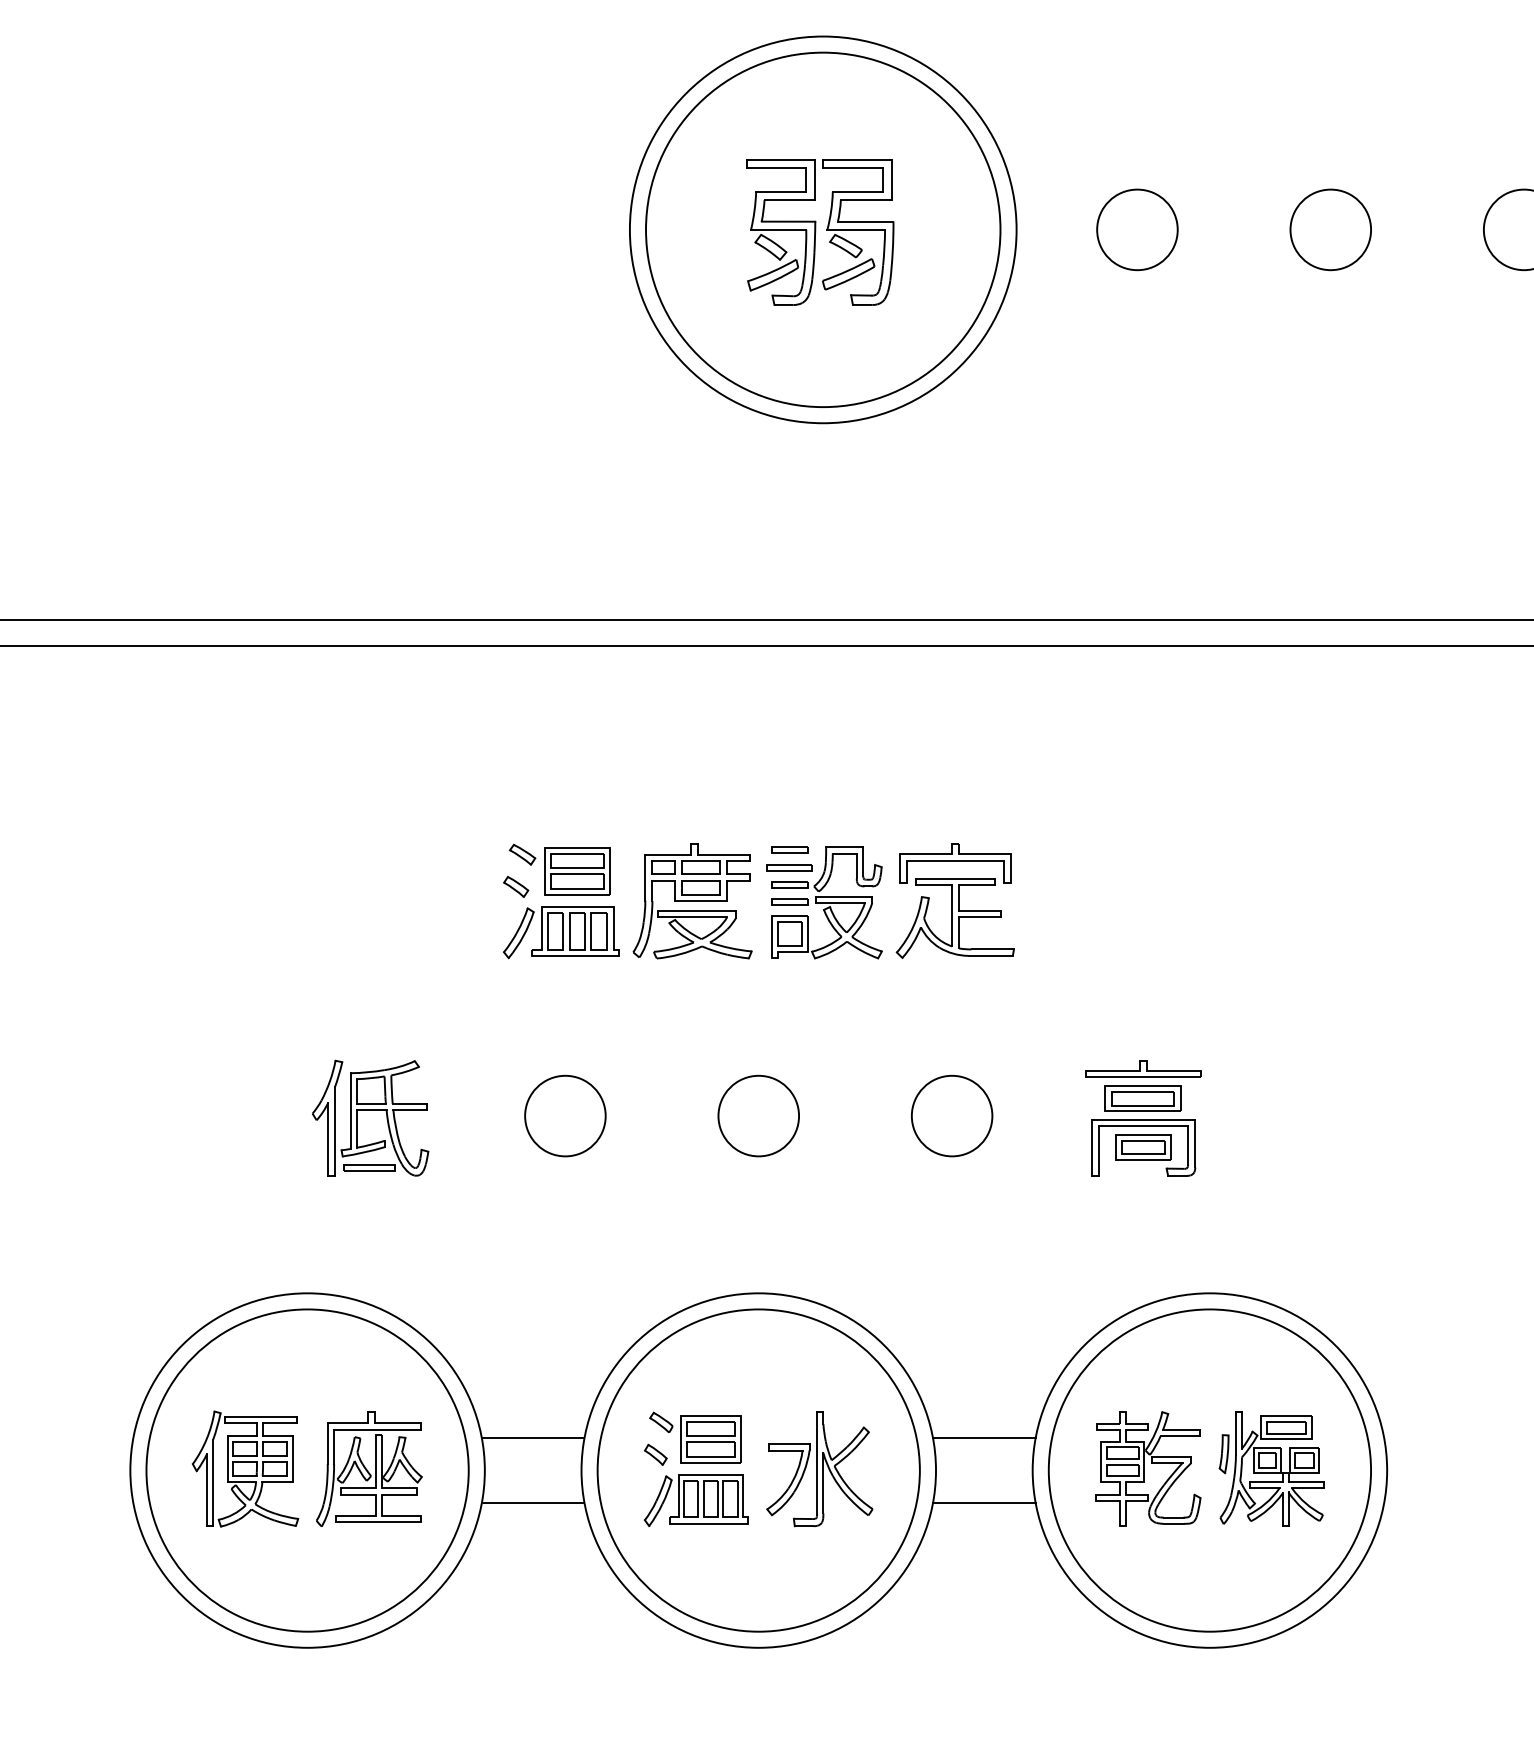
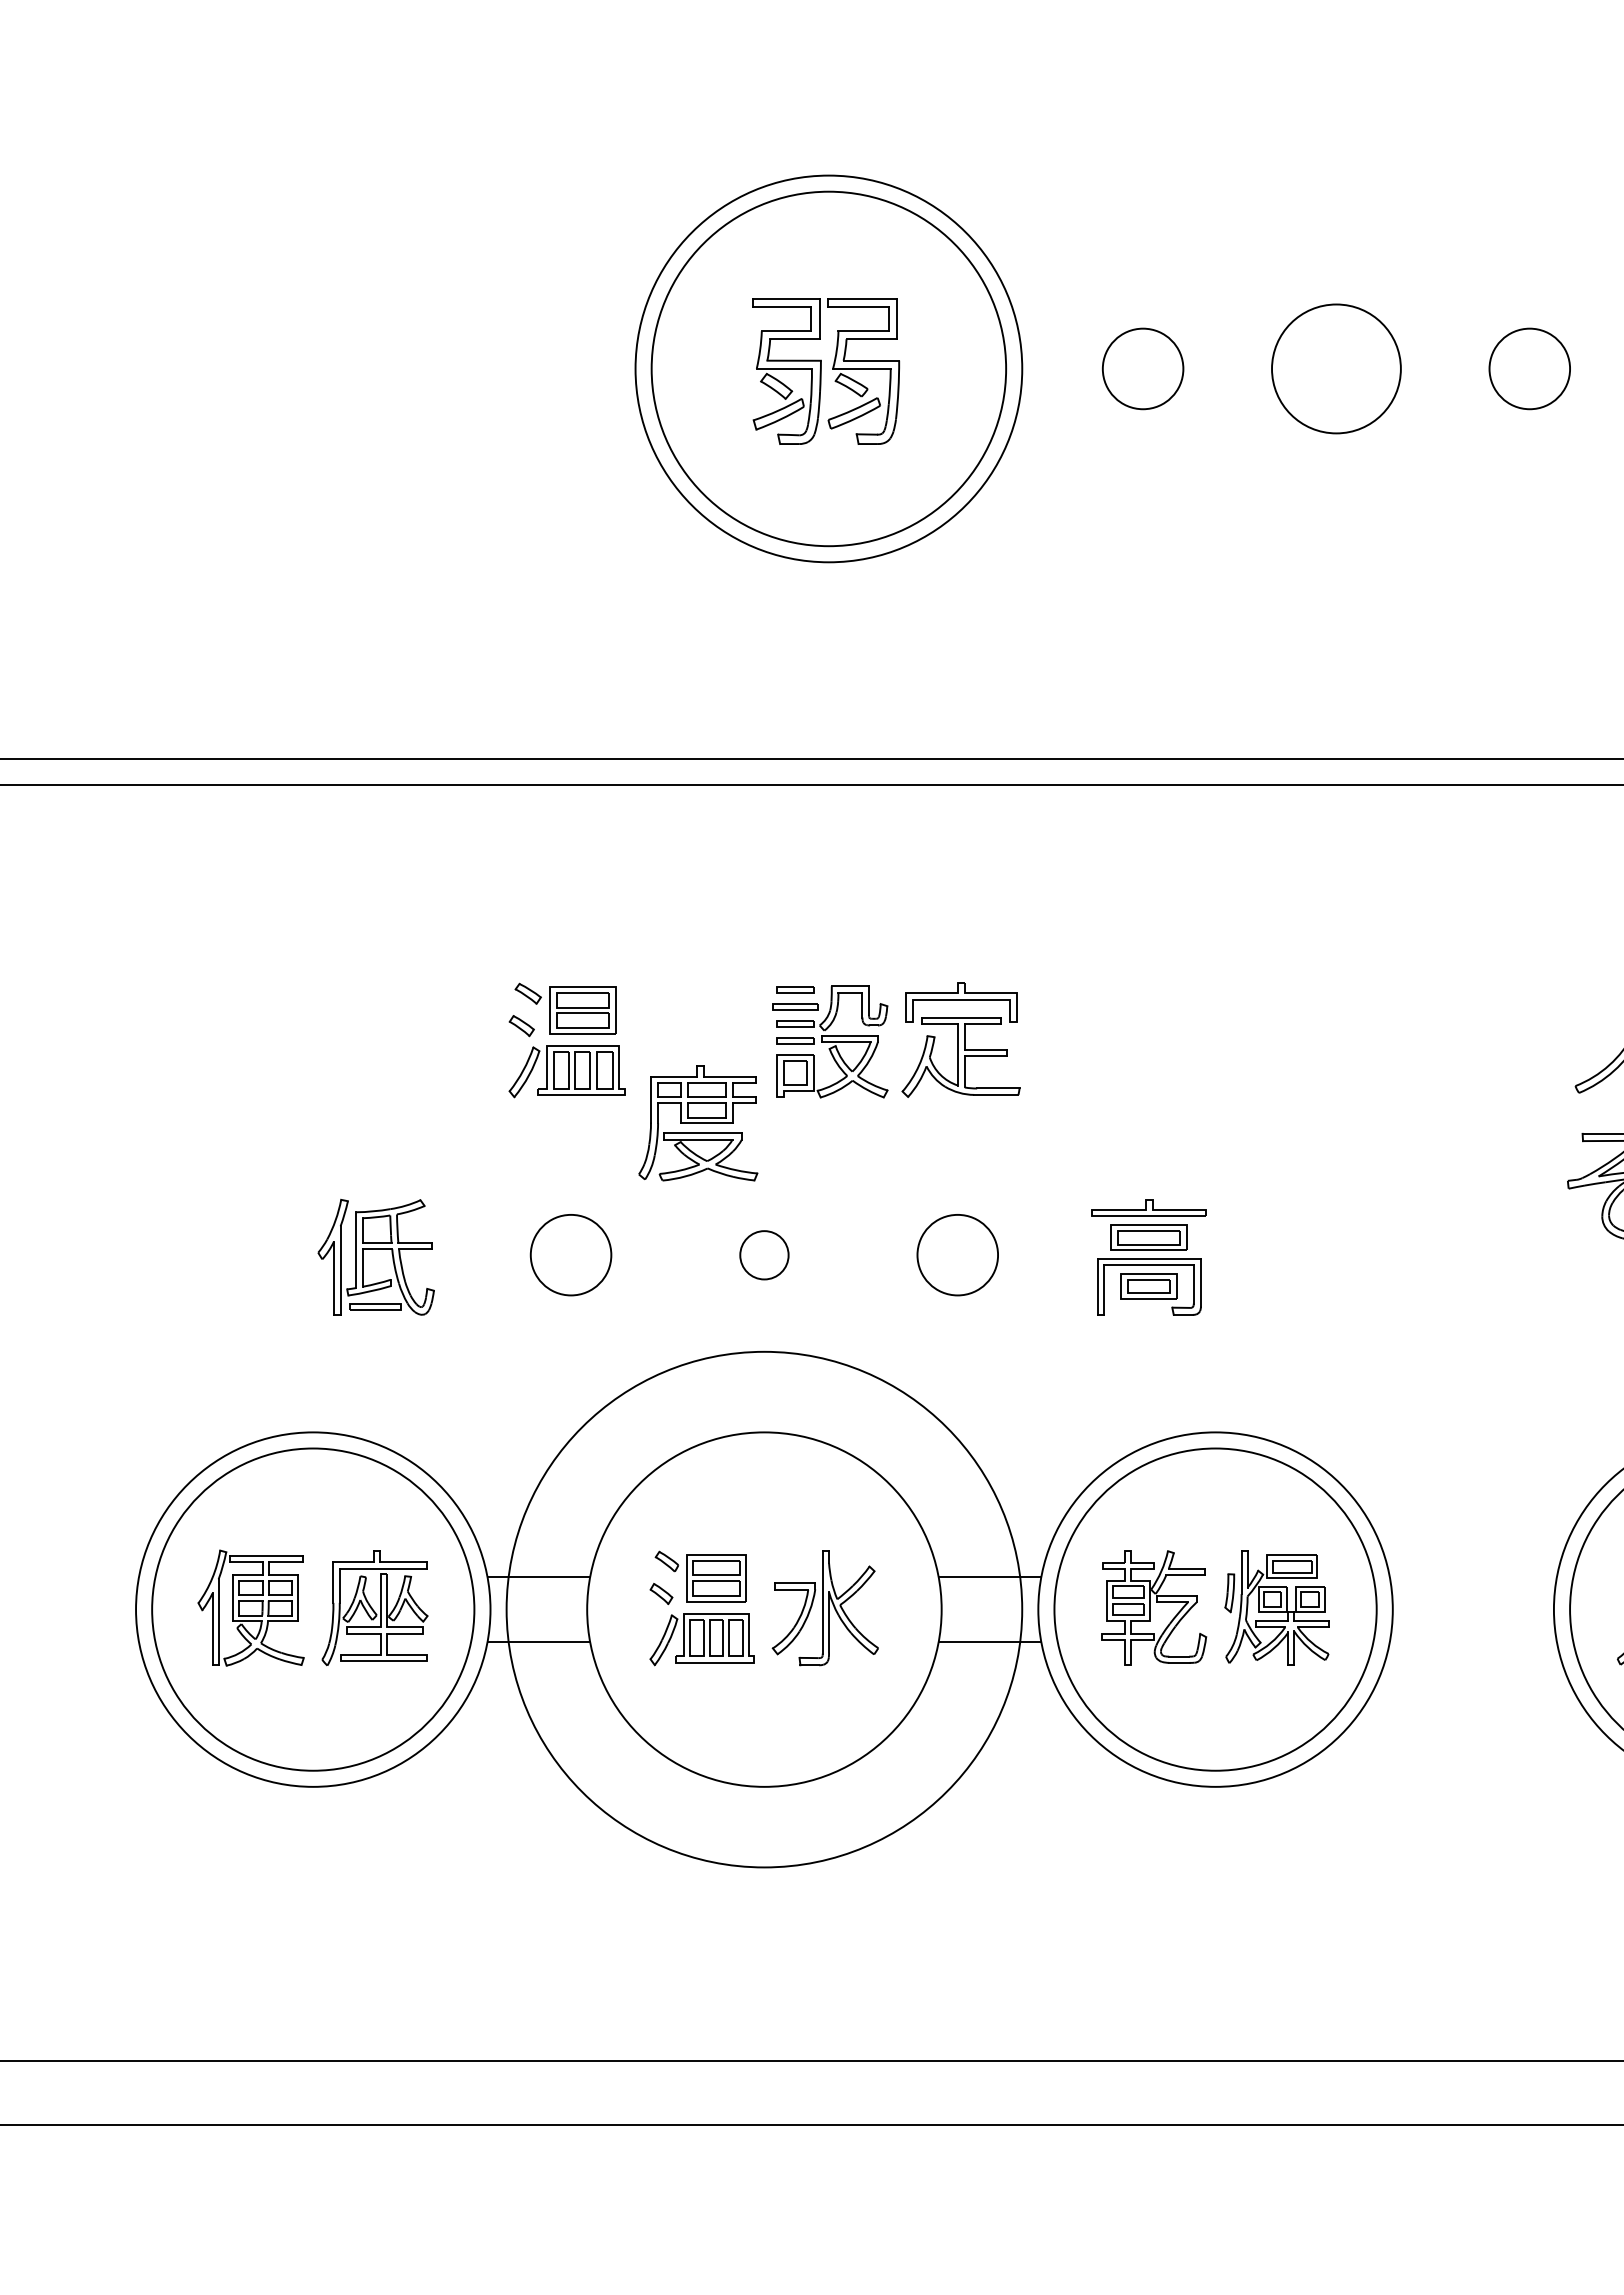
circle: (1330, 229) -> (1336, 368), size x1.6
part: (692, 901) -> (698, 1123), moved
circle: (758, 1116) -> (764, 1255), size x0.6
circle: (758, 1470) -> (764, 1609), size x1.6

